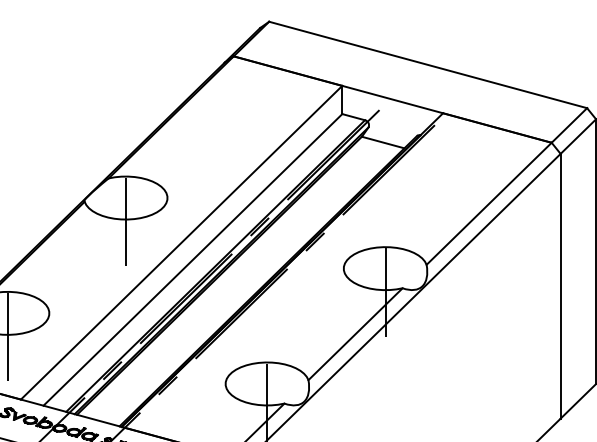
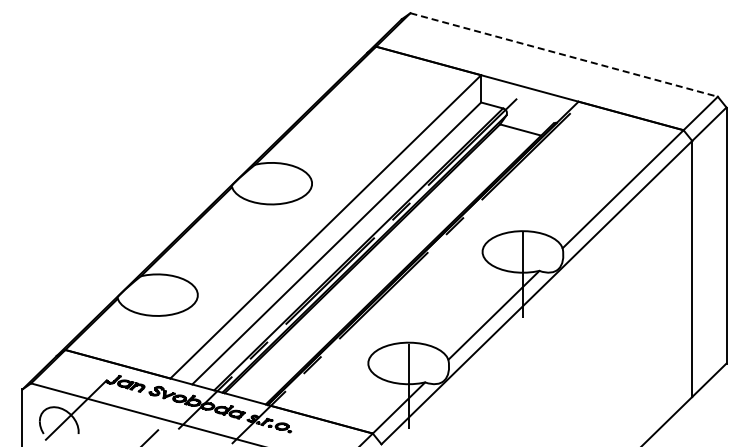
line: (428, 65) -> (564, 55), solid -> dashed
line: (125, 221) -> (271, 206), removed
line: (7, 336) -> (157, 317), removed

